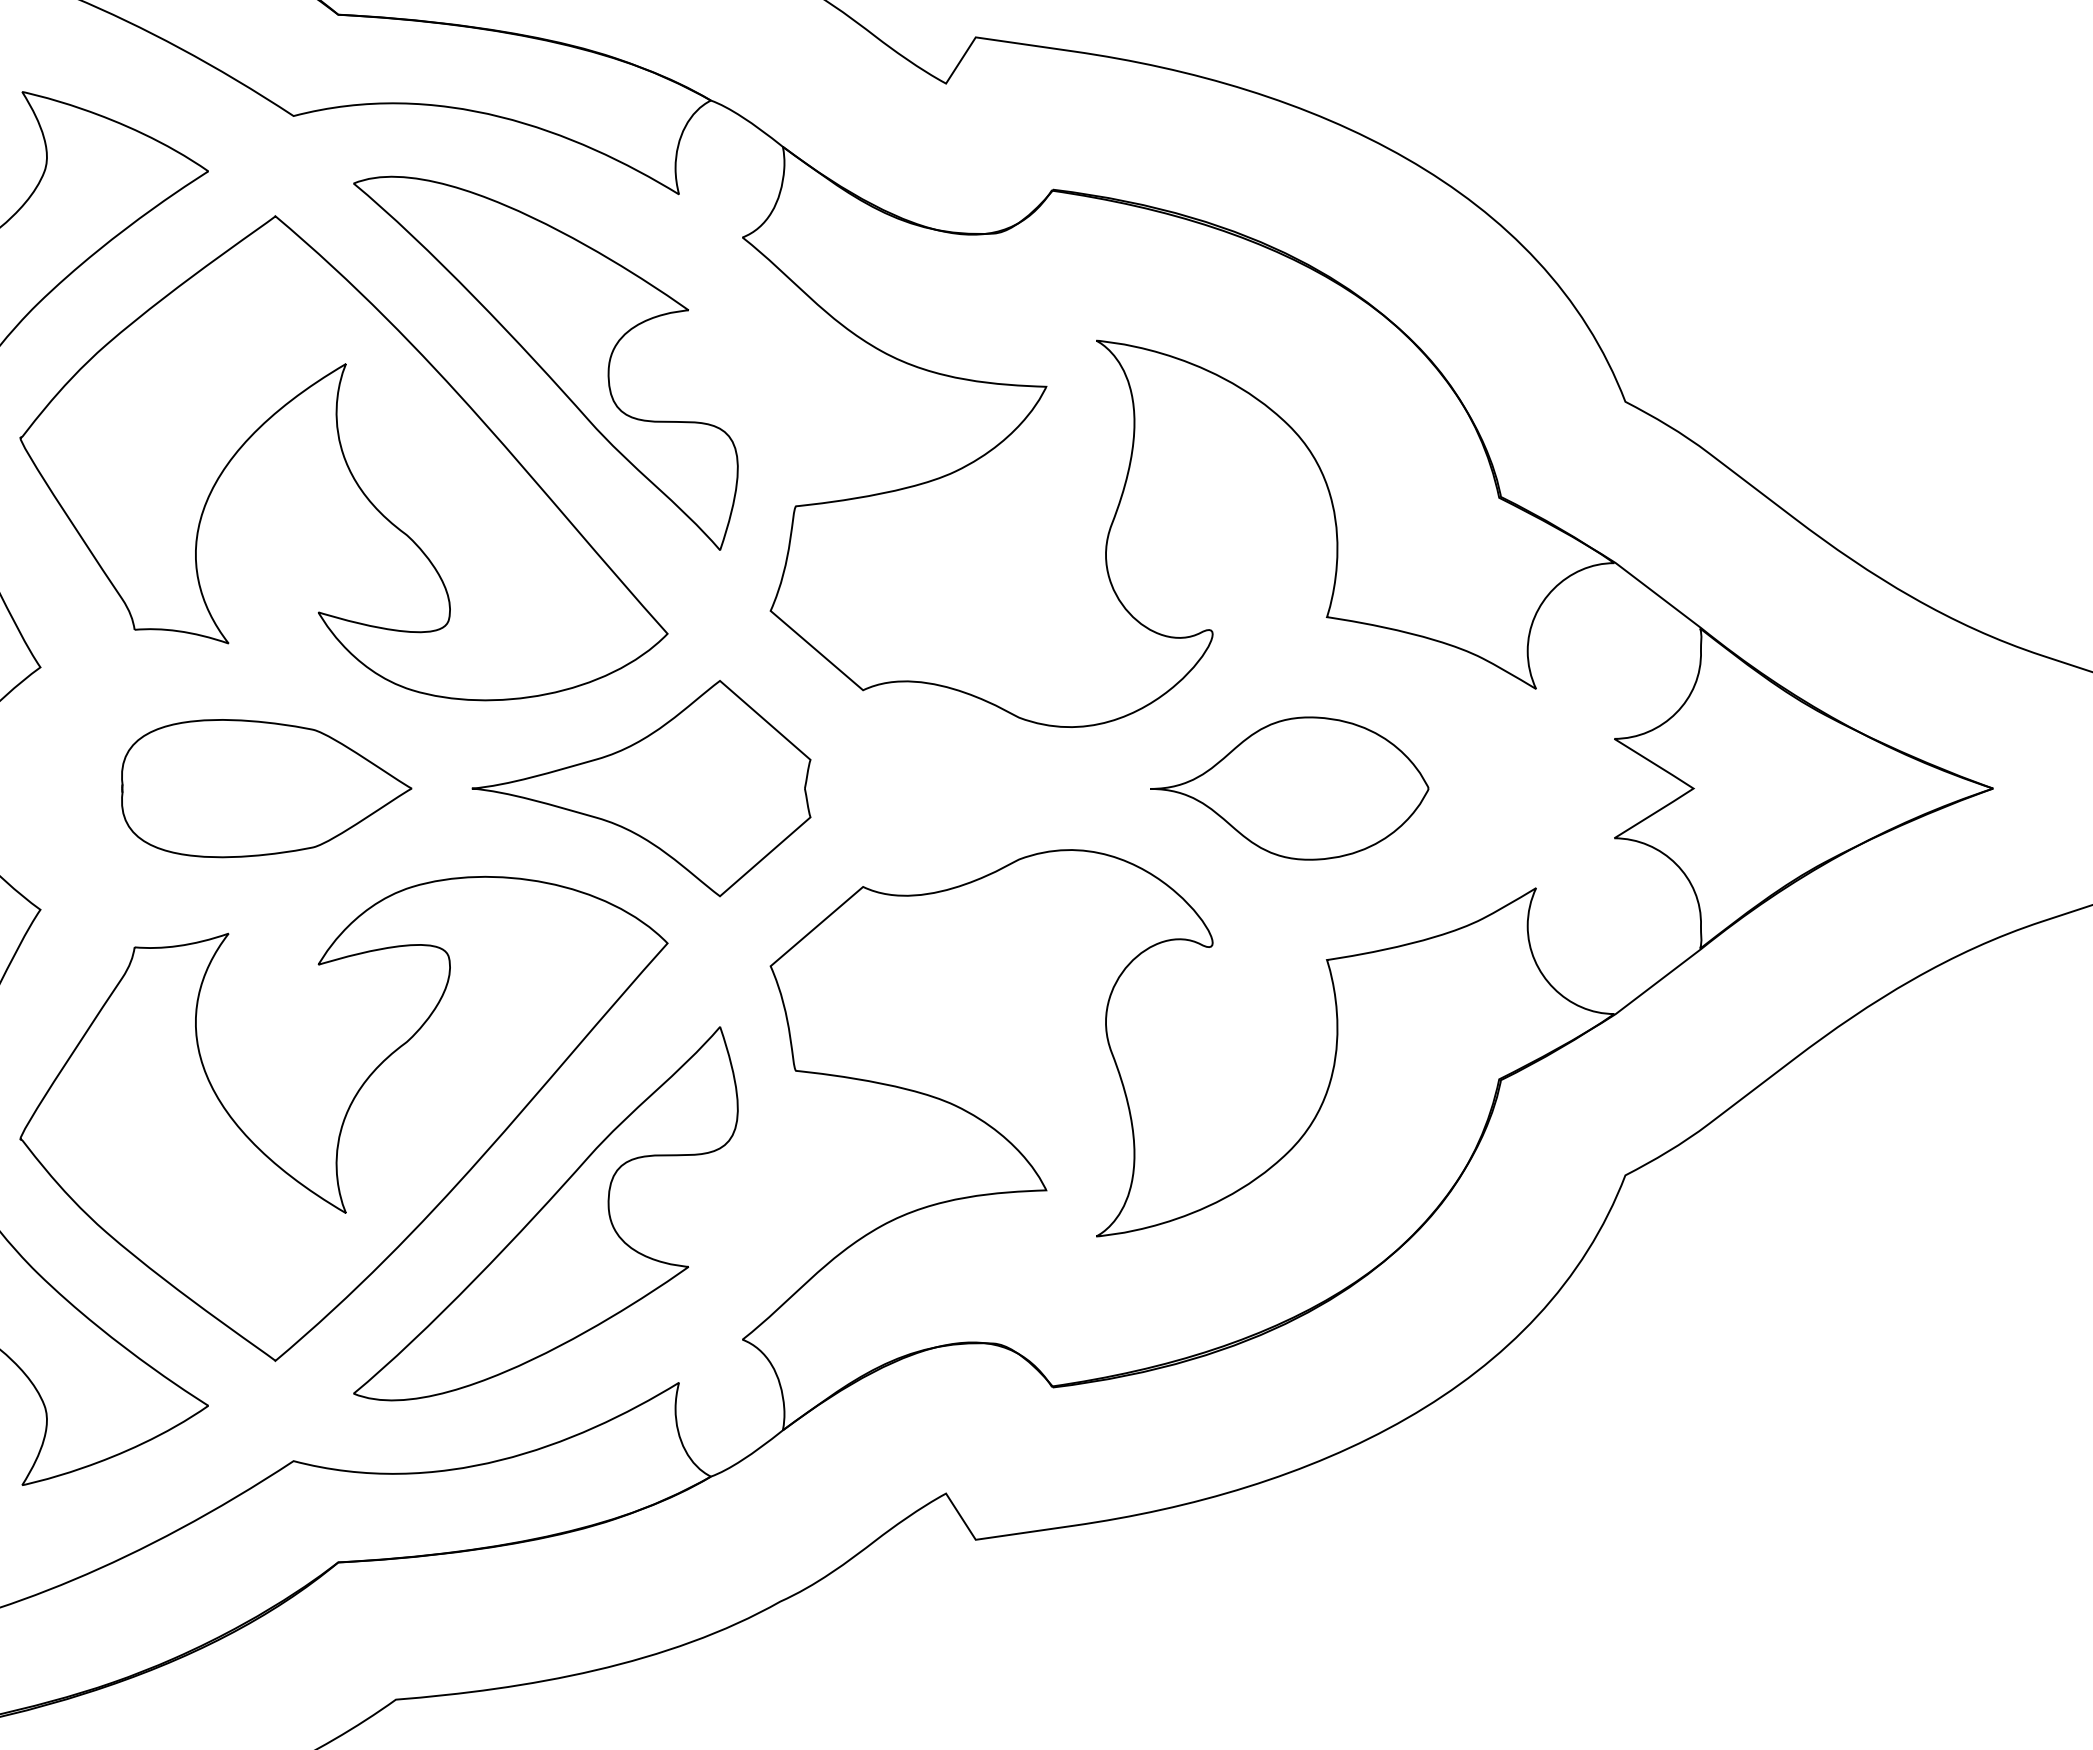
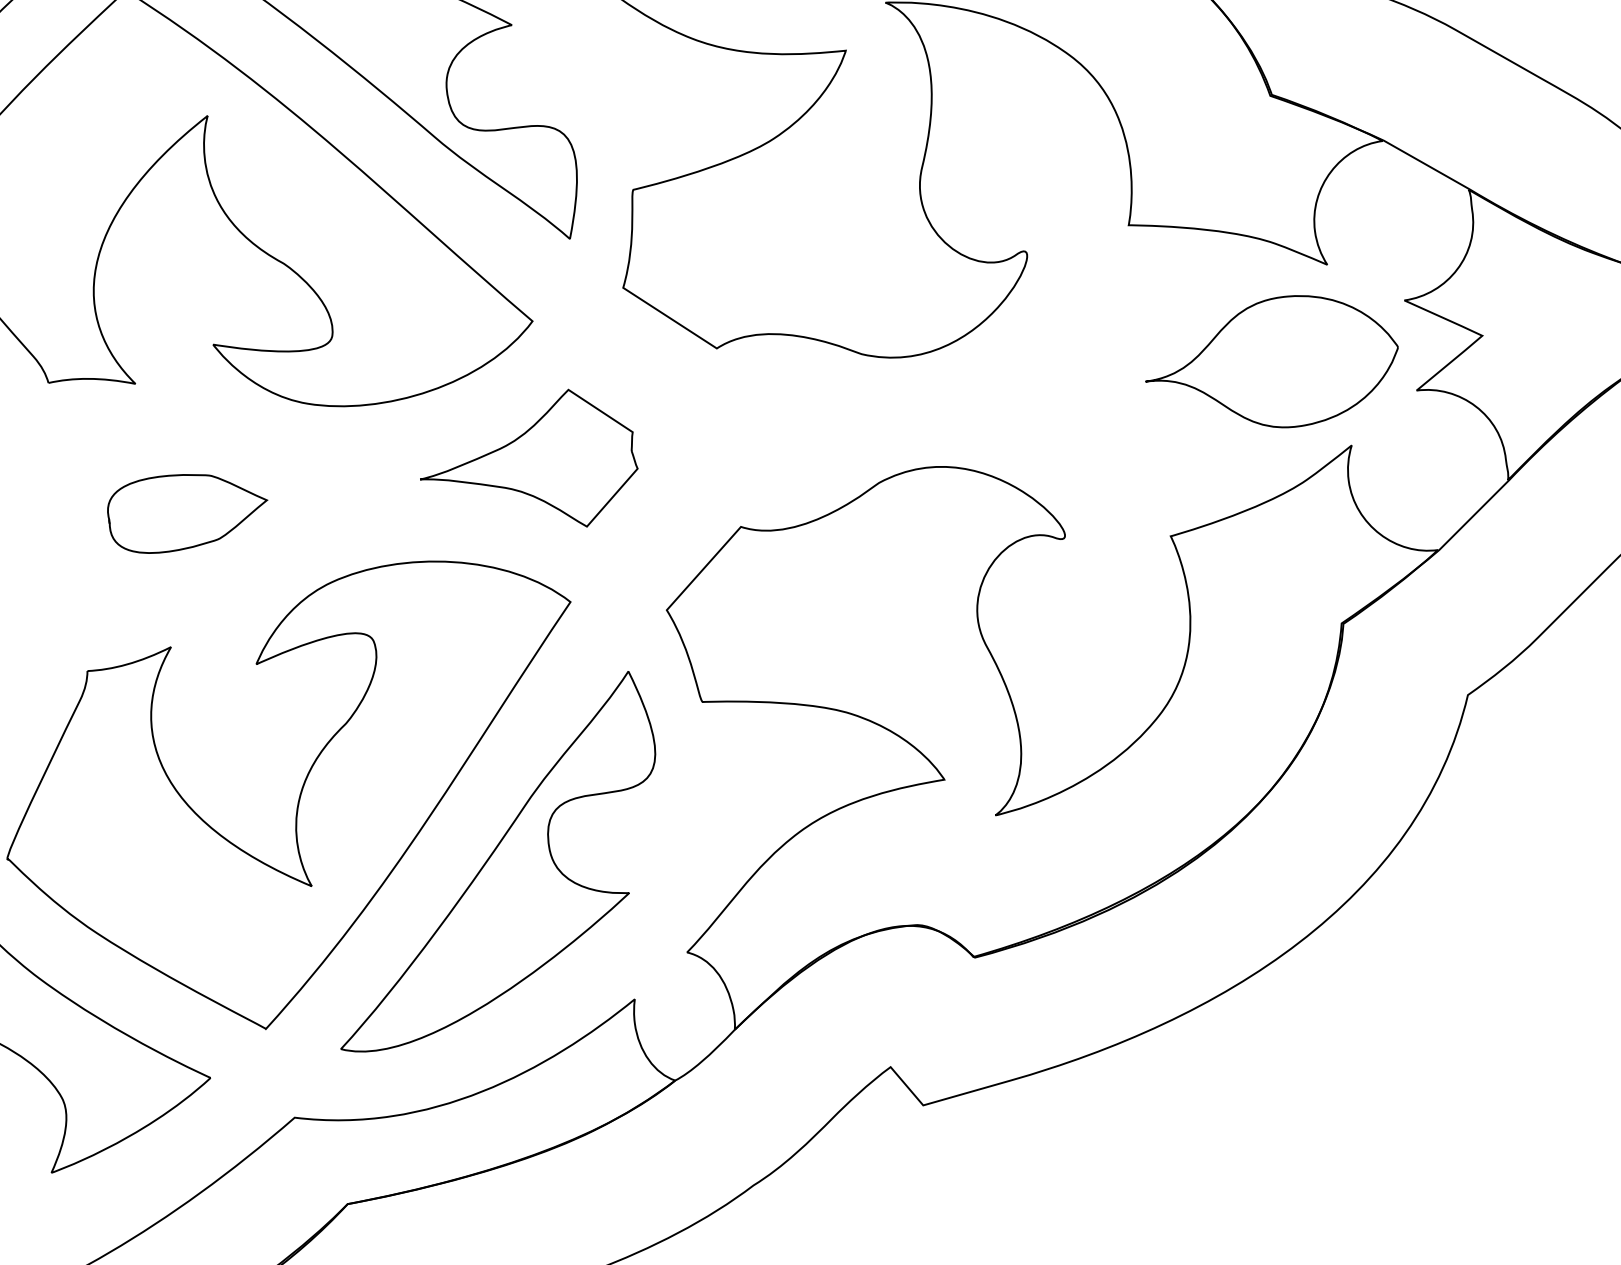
part: (266, 788) -> (187, 510), size x0.6
part: (641, 788) -> (527, 464), size x0.7
part: (1289, 788) -> (1271, 364), moved

